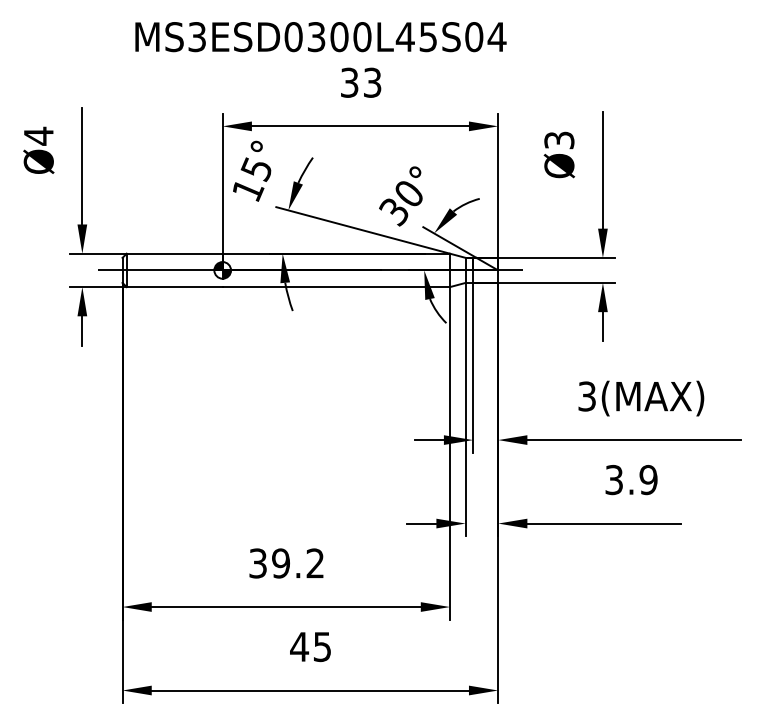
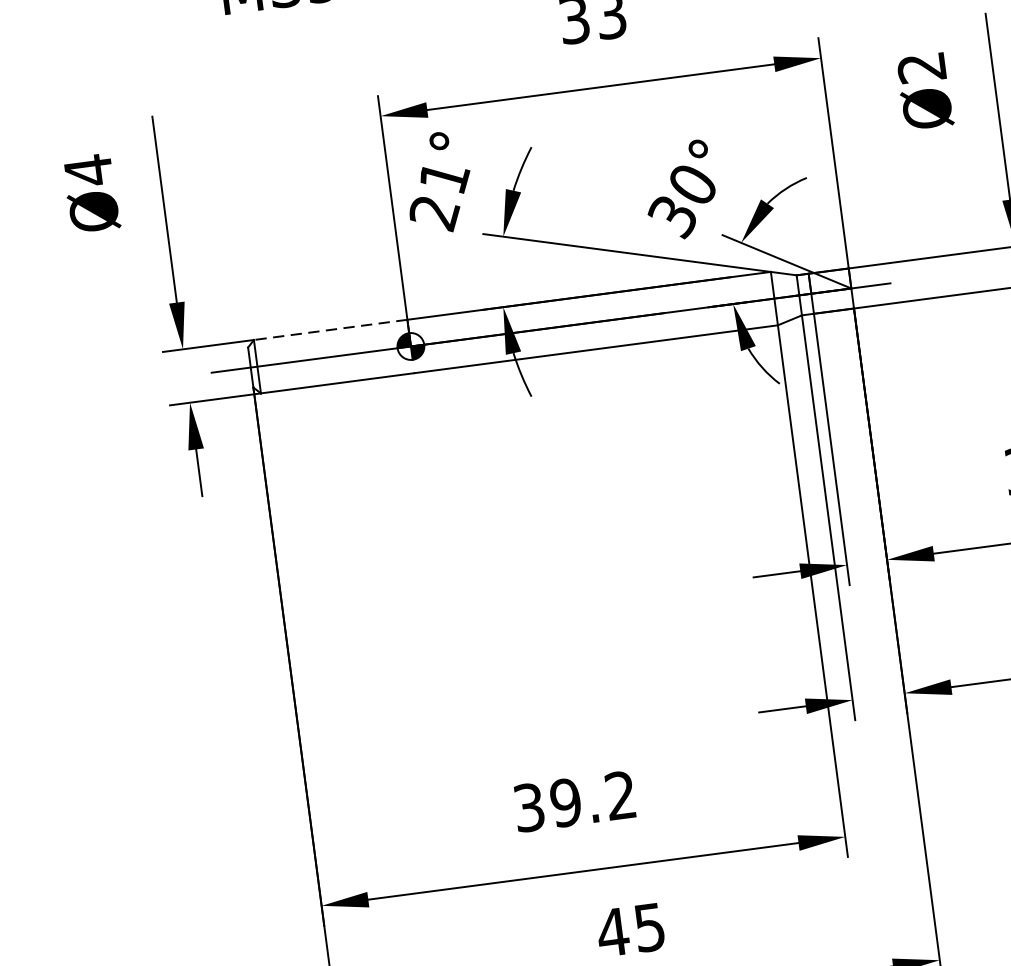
text: (559, 140) -> (922, 67), Ø3 -> Ø2
text: (252, 180) -> (439, 196), 15° -> 21°
line: (174, 253) -> (330, 329), solid -> dashed

